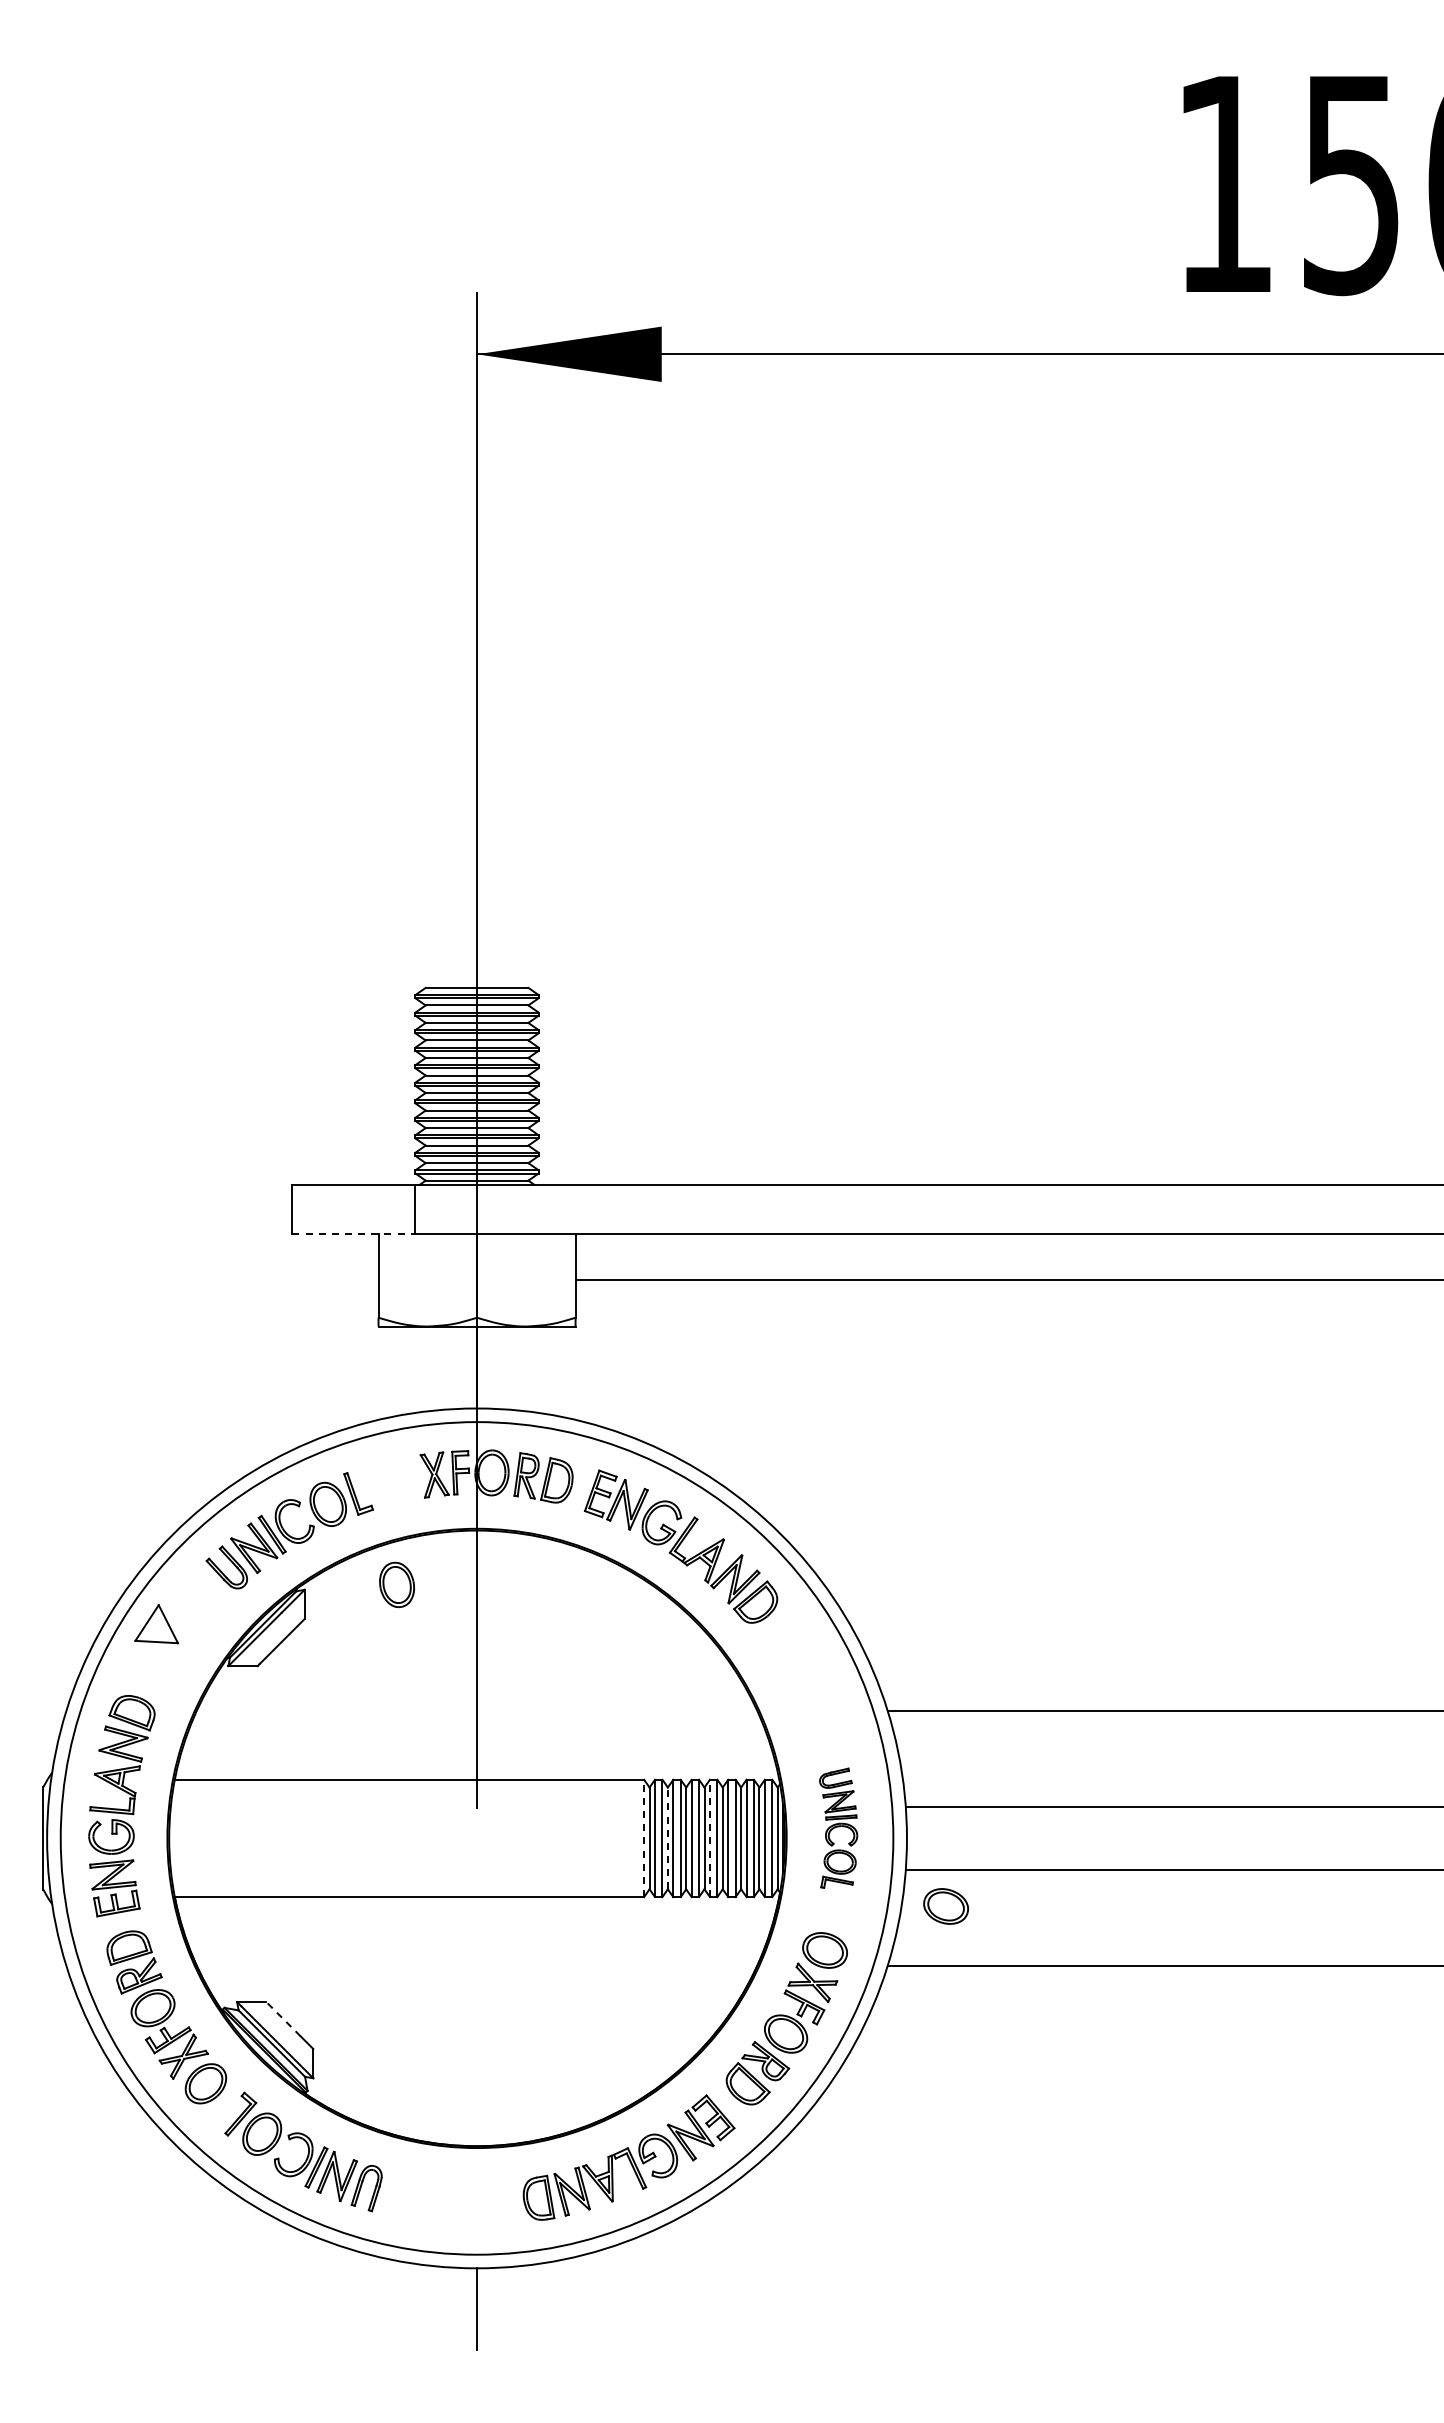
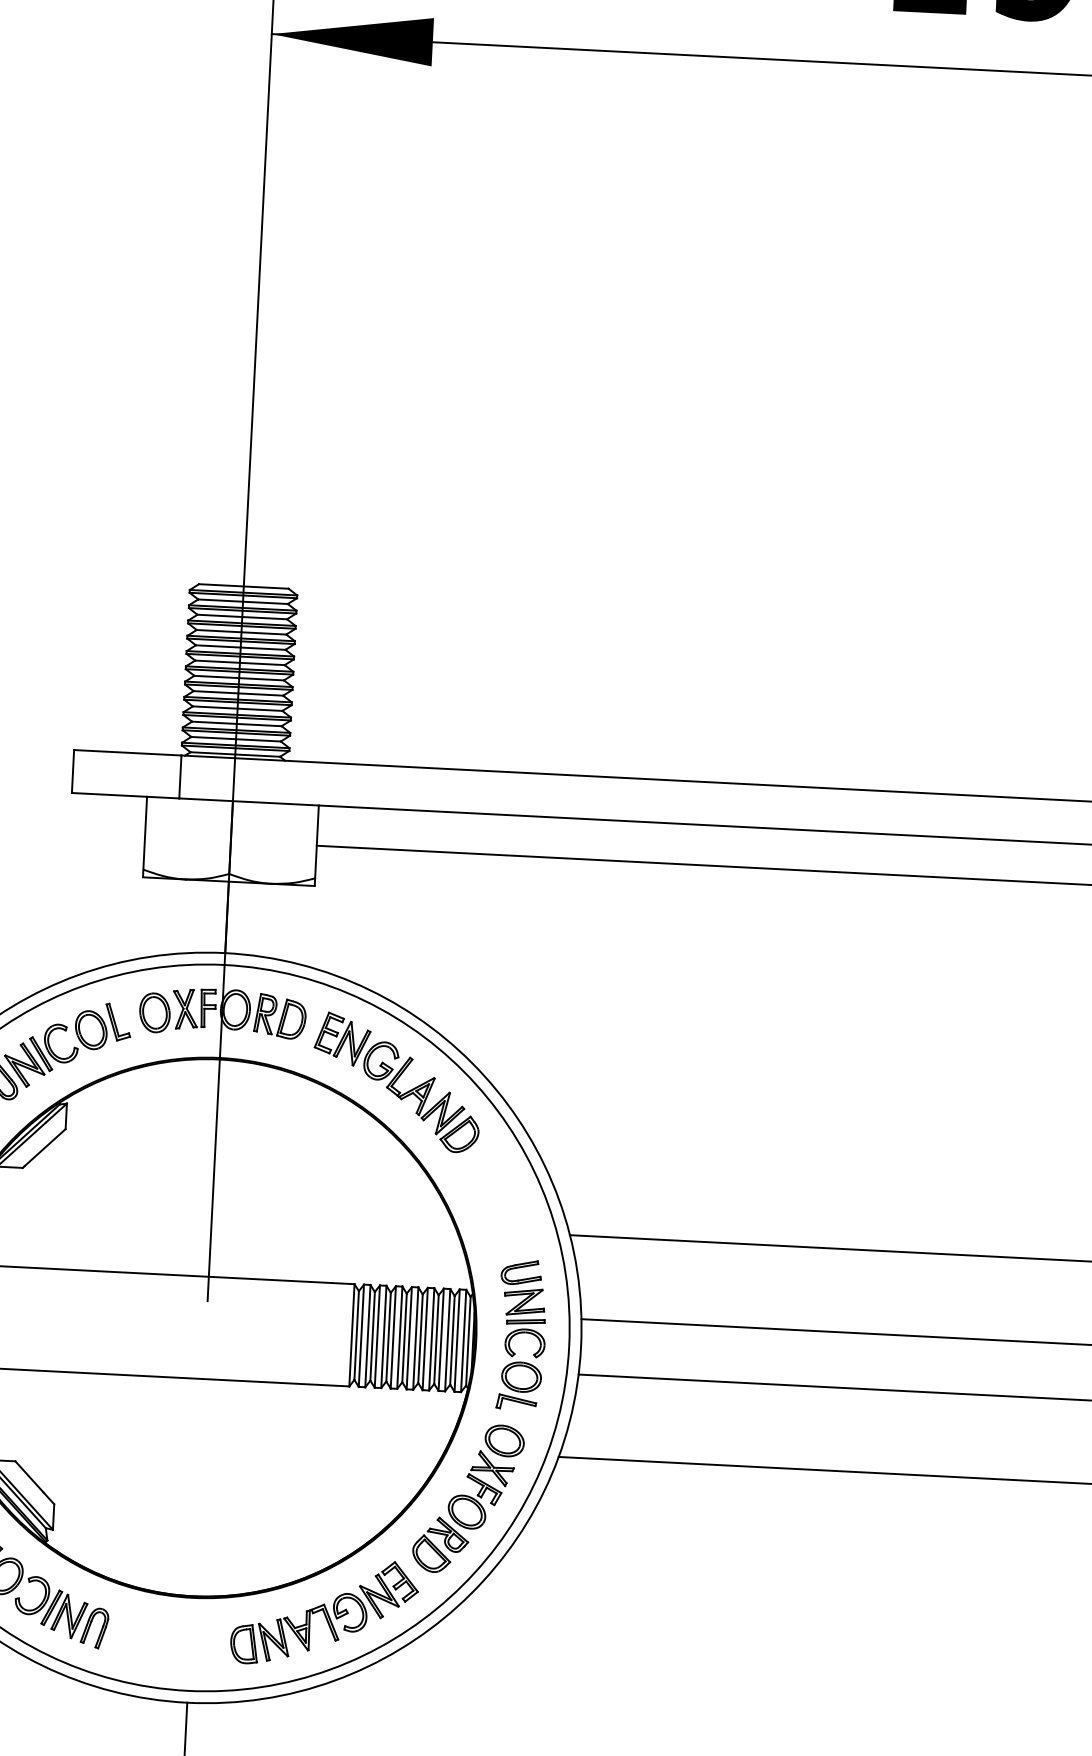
line: (353, 1234) -> (125, 795), dashed -> solid
part: (396, 1584) -> (154, 1012), moved
part: (838, 1828) -> (521, 1335), size x1.43
line: (644, 1838) -> (352, 1335), dashed -> solid
line: (667, 1838) -> (372, 1336), dashed -> solid
line: (709, 1838) -> (408, 1338), dashed -> solid
part: (945, 1906) -> (611, 1407), removed
line: (283, 2018) -> (29, 1476), dashed -> solid

